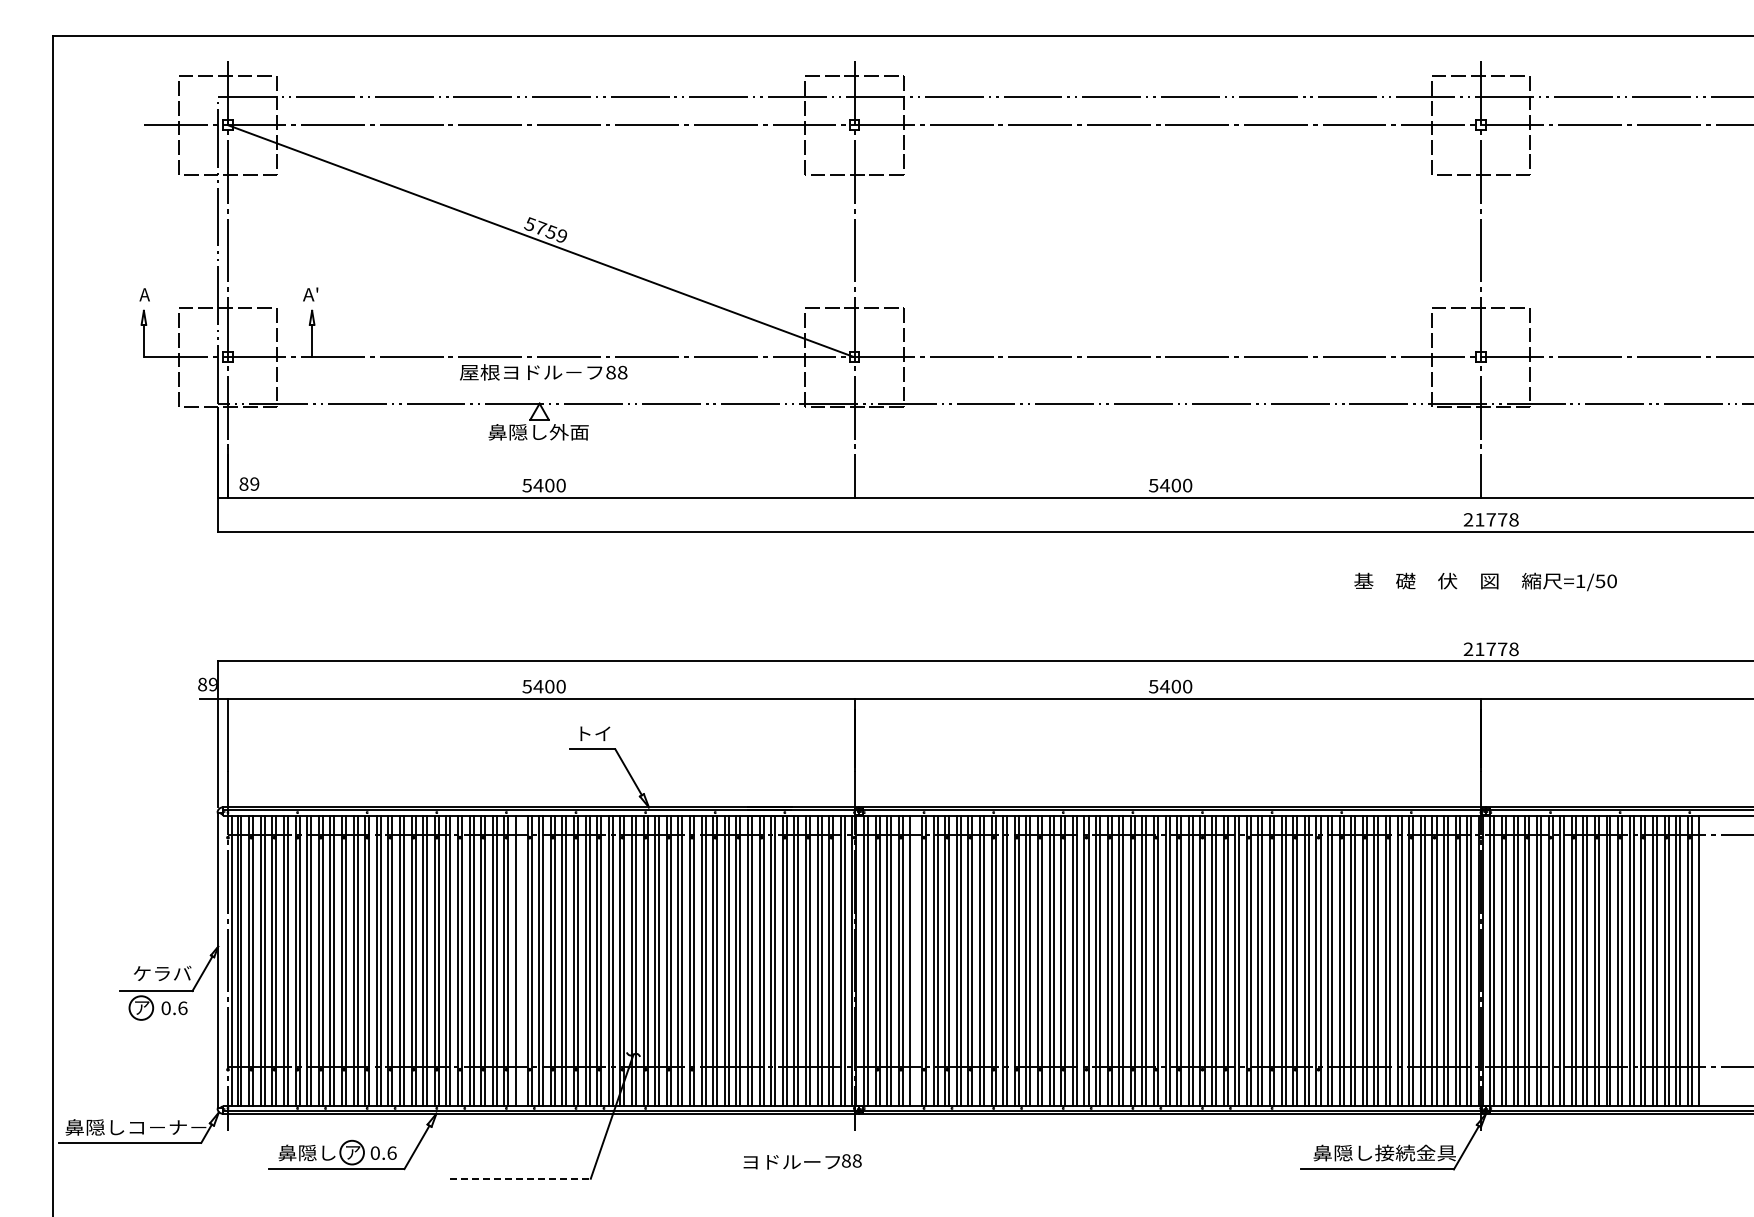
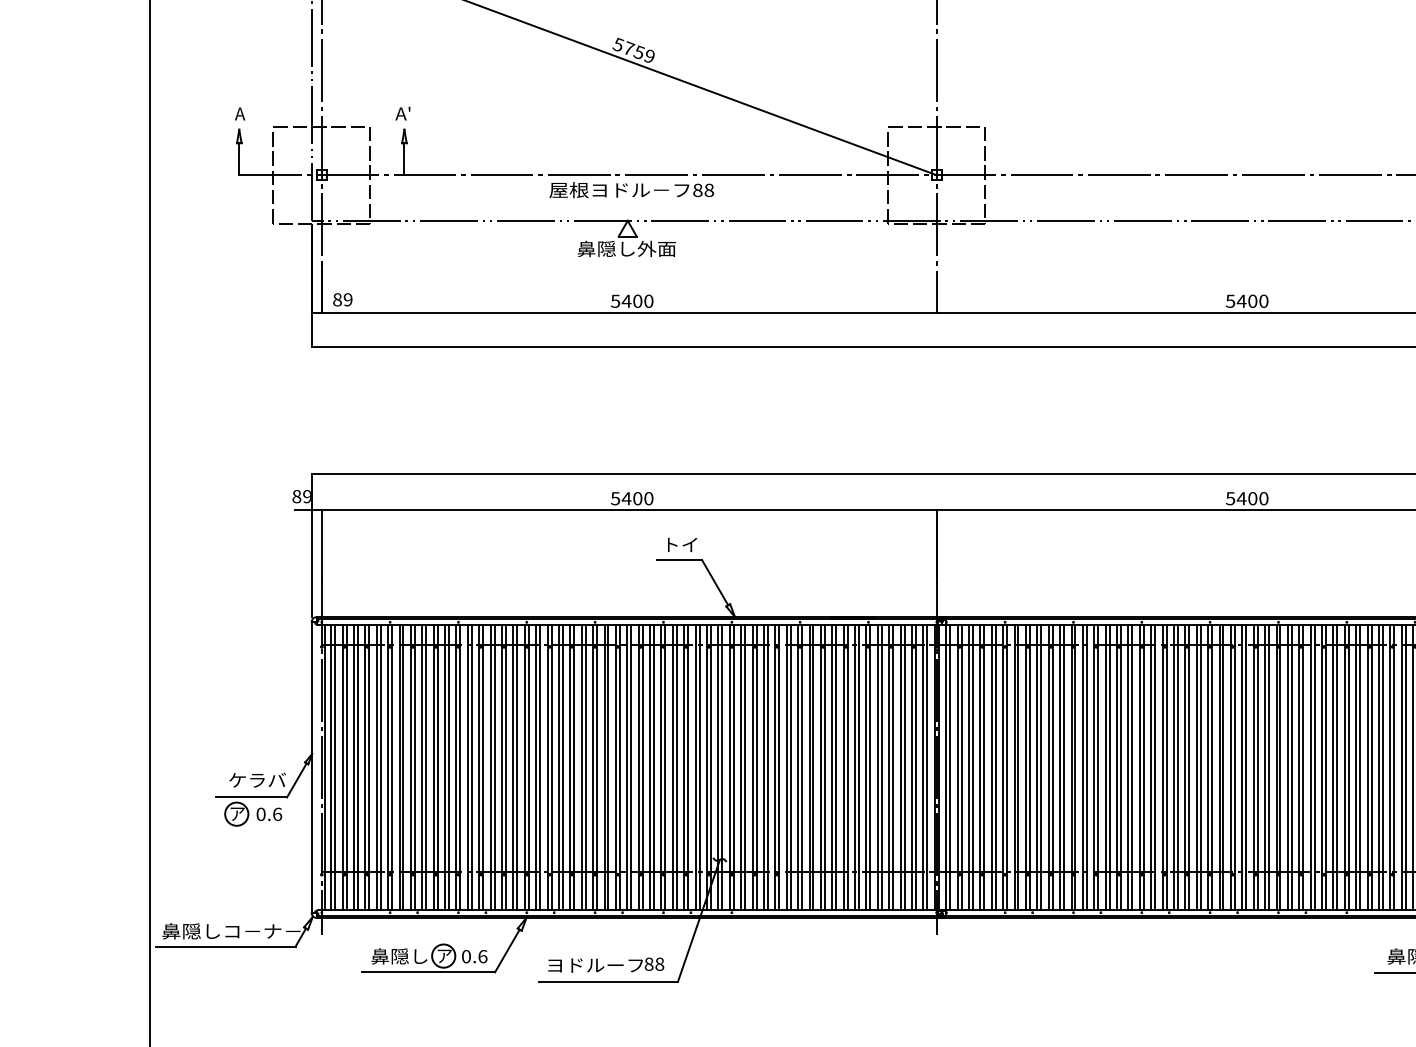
line: (519, 960) -> (608, 767), added
line: (914, 960) -> (995, 767), added
text: (802, 1161) -> (606, 964), moved
line: (520, 1178) -> (608, 981), dashed -> solid

